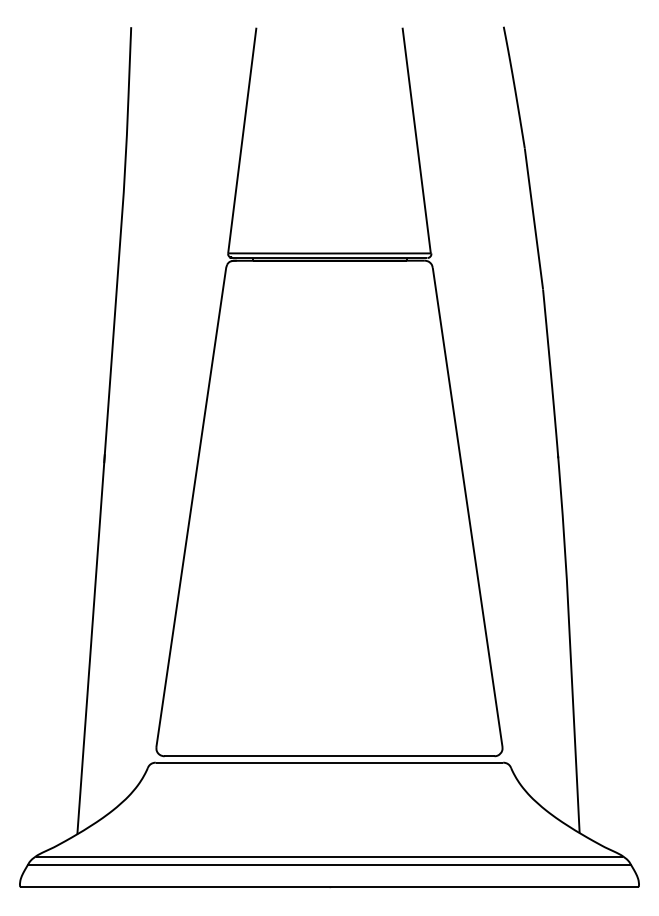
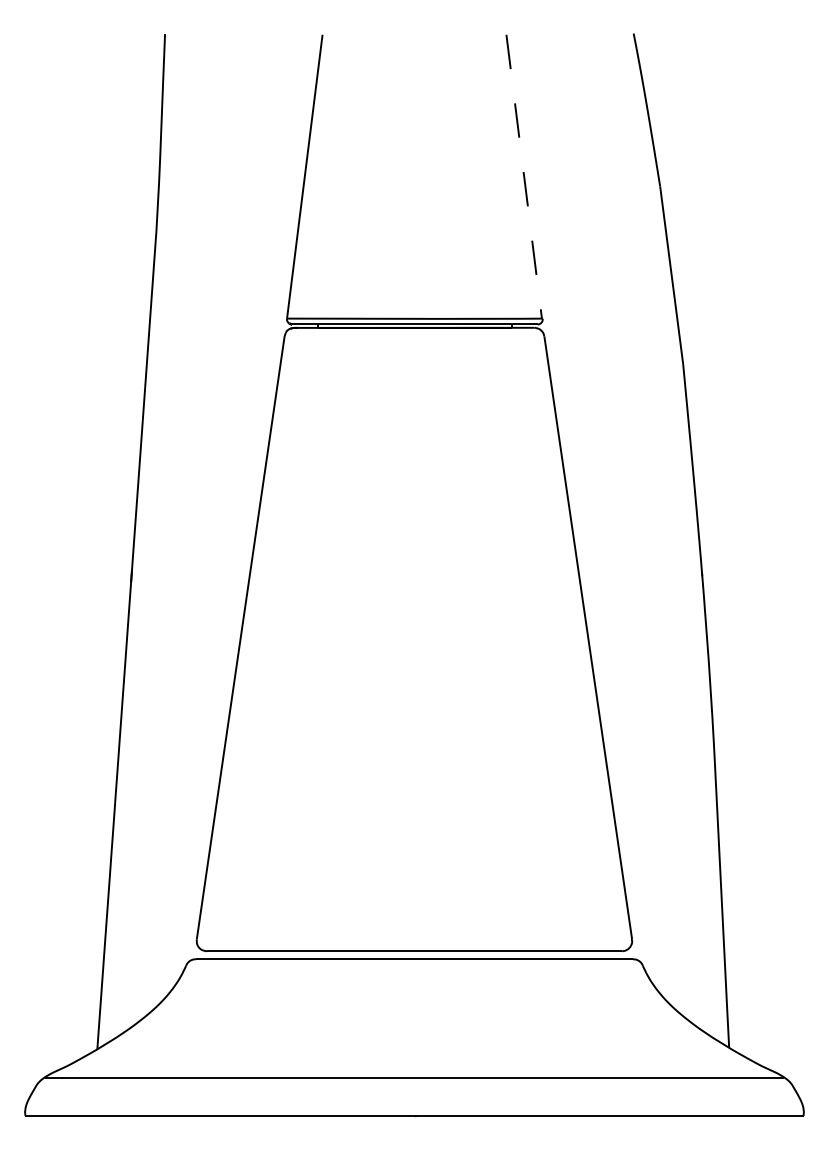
line: (416, 140) -> (523, 176), solid -> dashed
line: (329, 864) -> (414, 1087), removed

